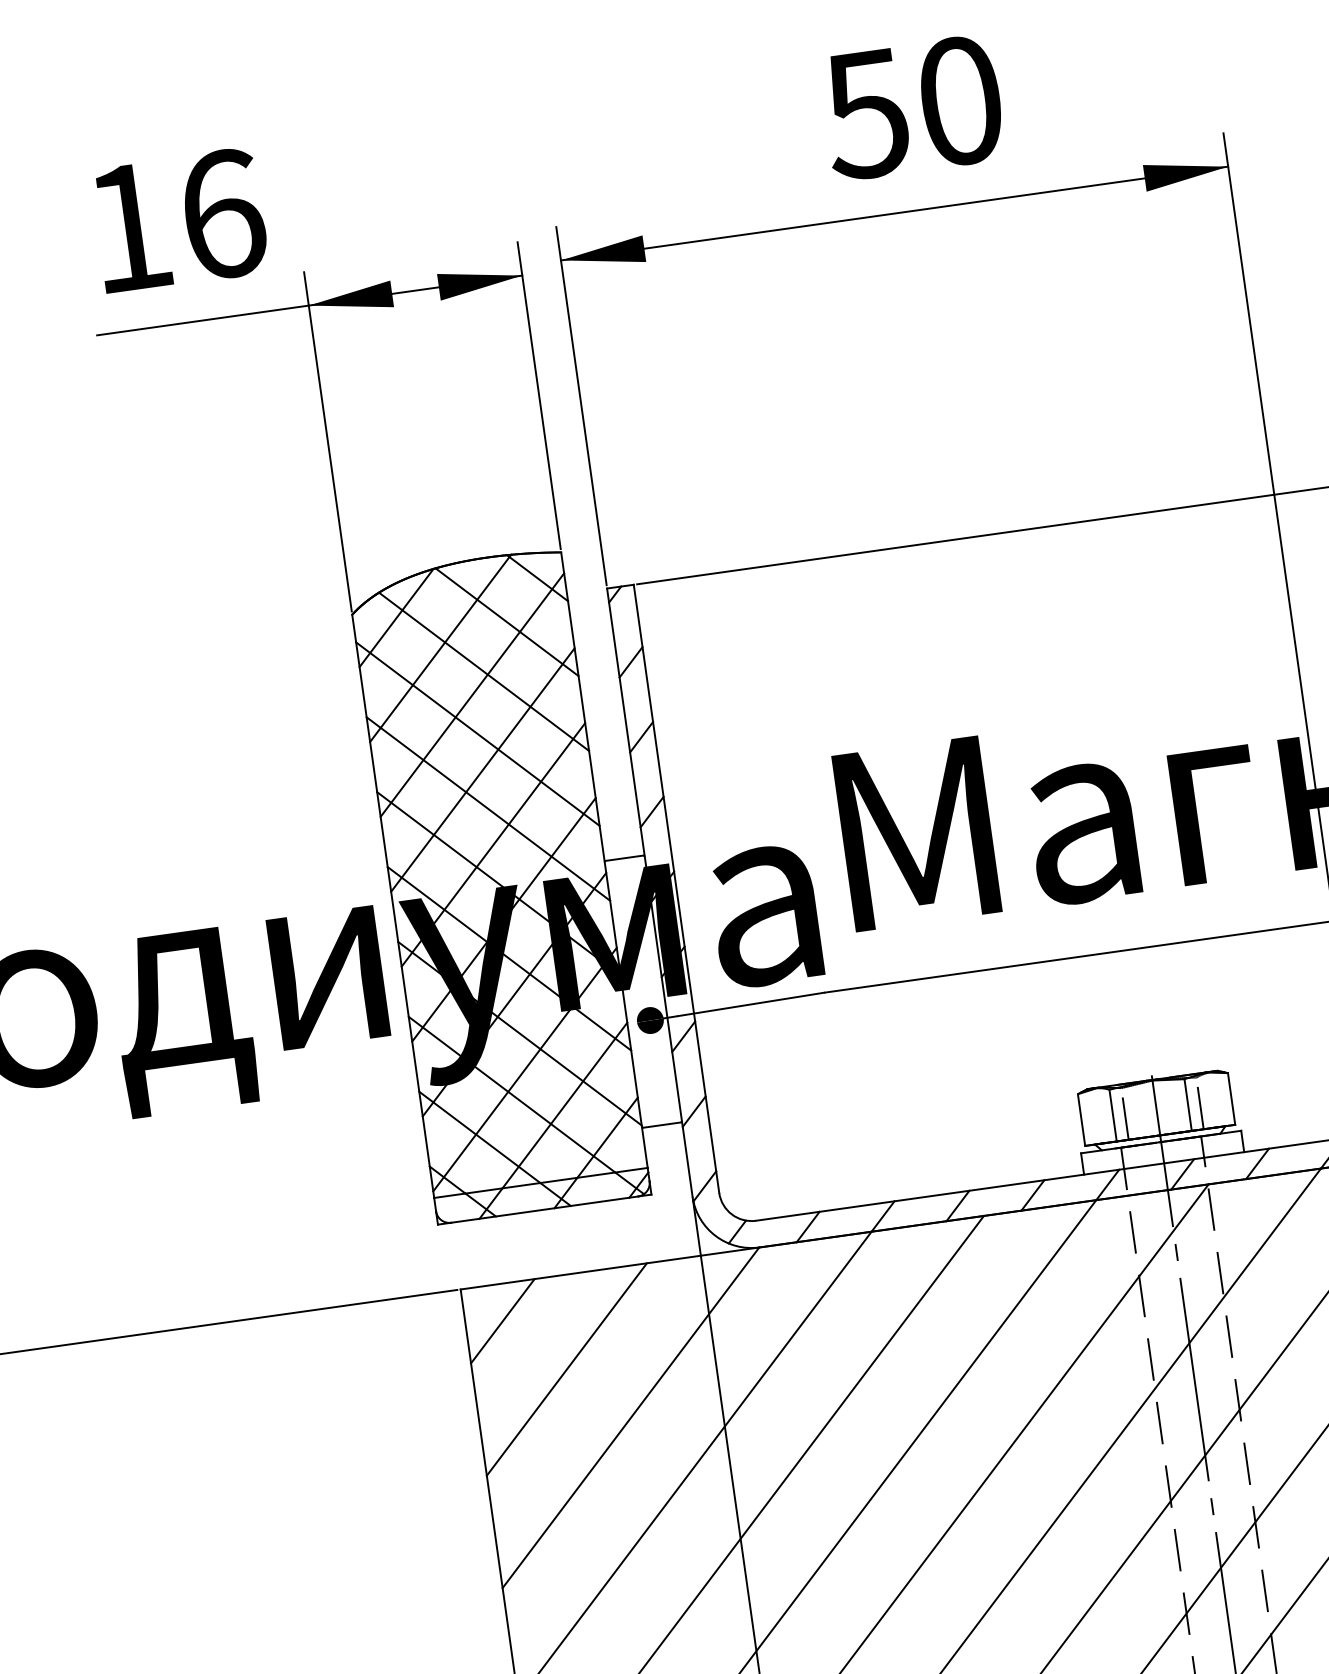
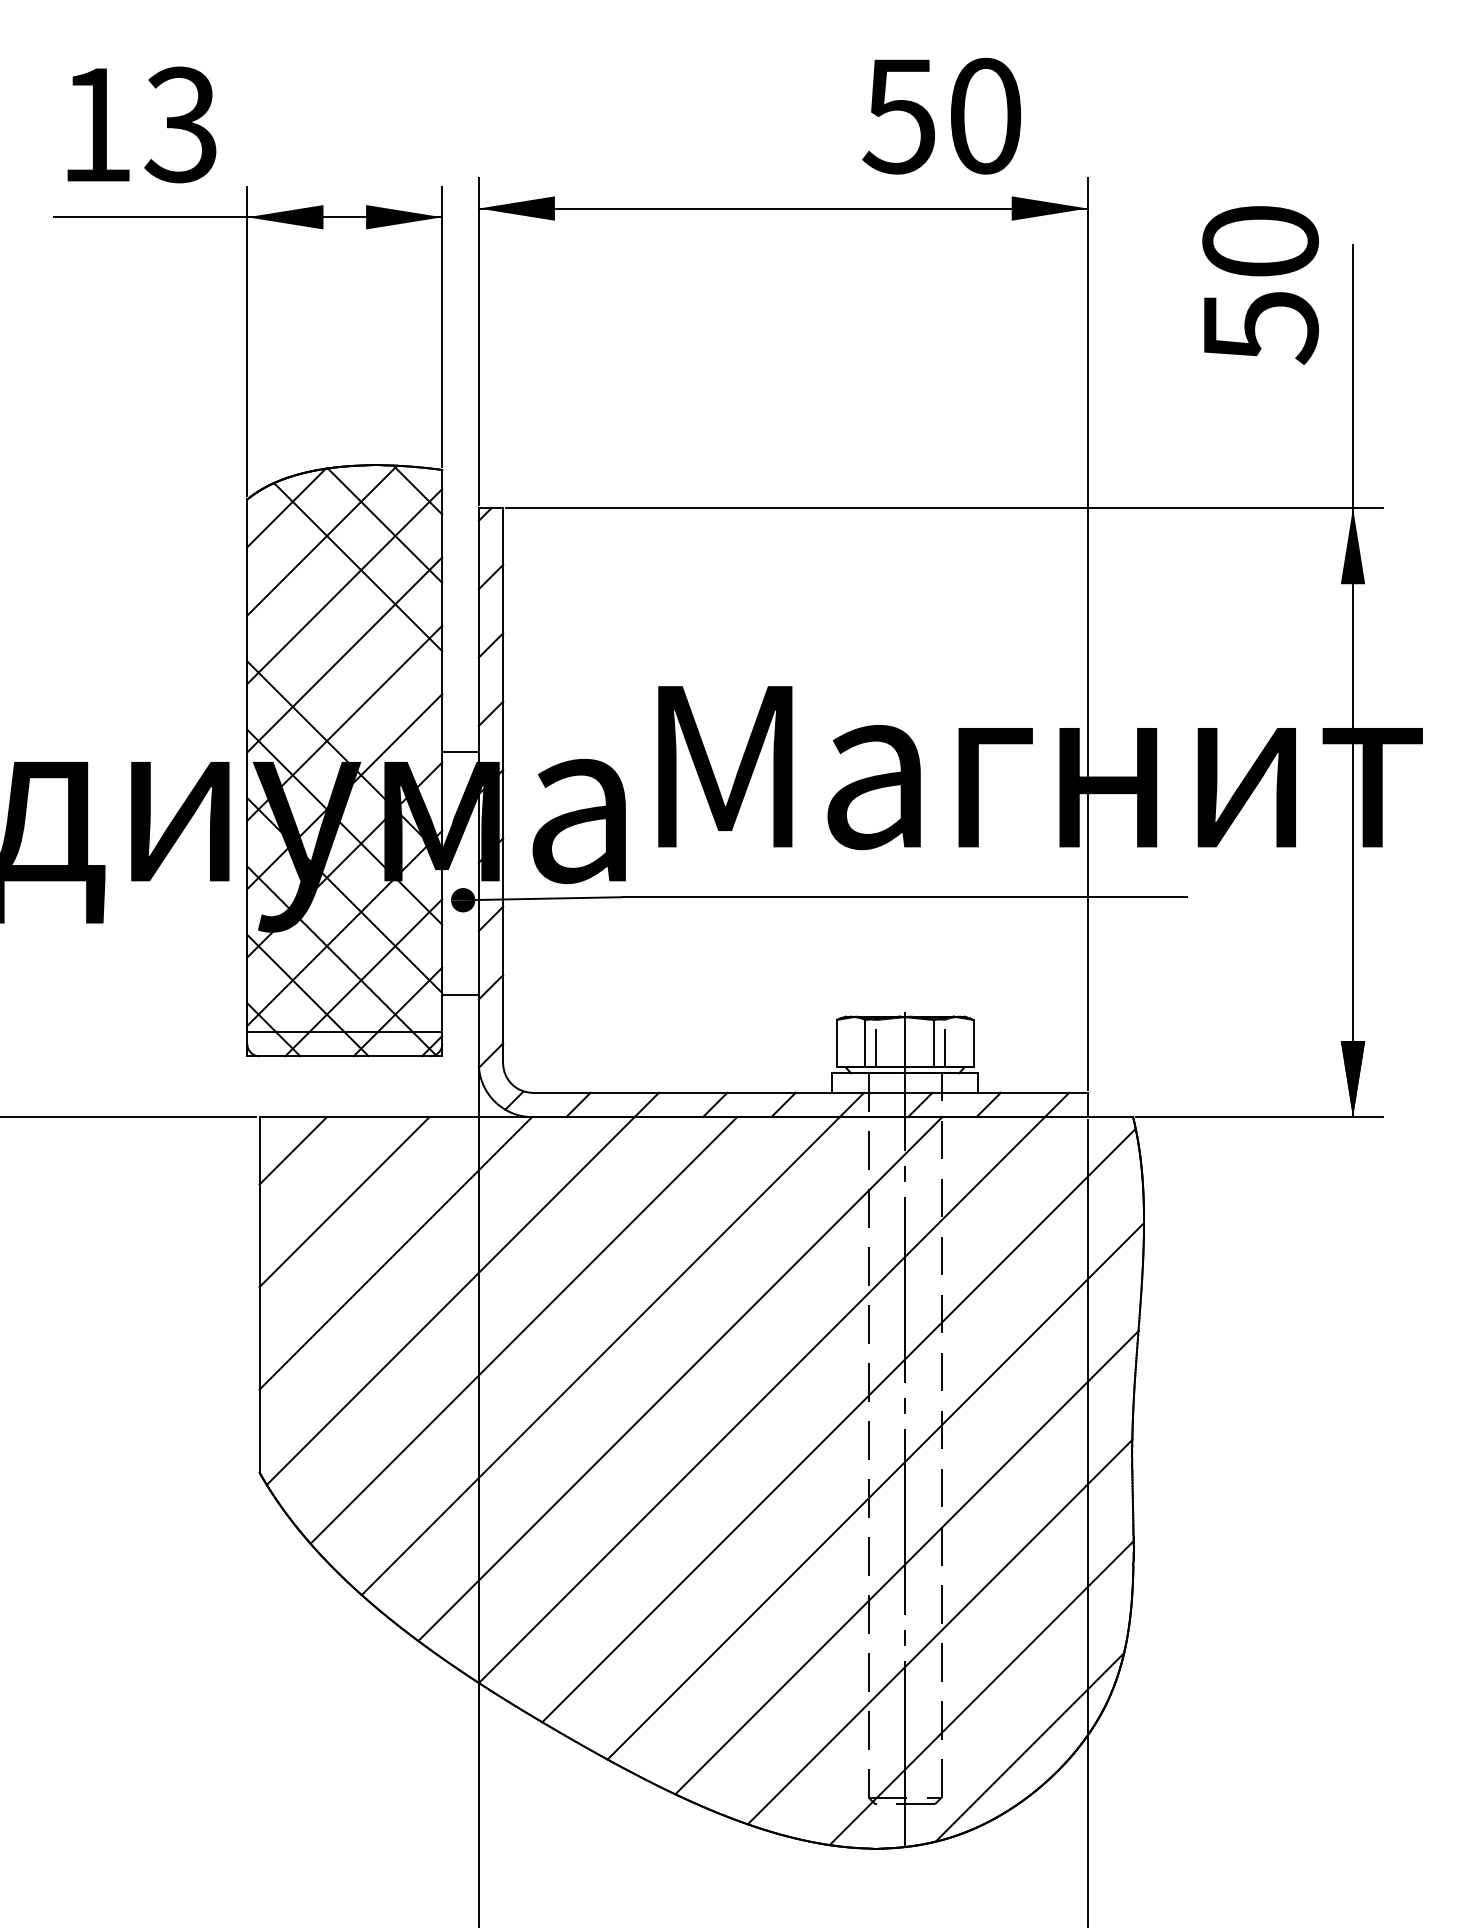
text: (912, 107) -> (941, 115), moved
text: (222, 214) -> (181, 124), 16 -> 13
line: (477, 733) -> (344, 621), removed
line: (488, 809) -> (344, 690), removed

